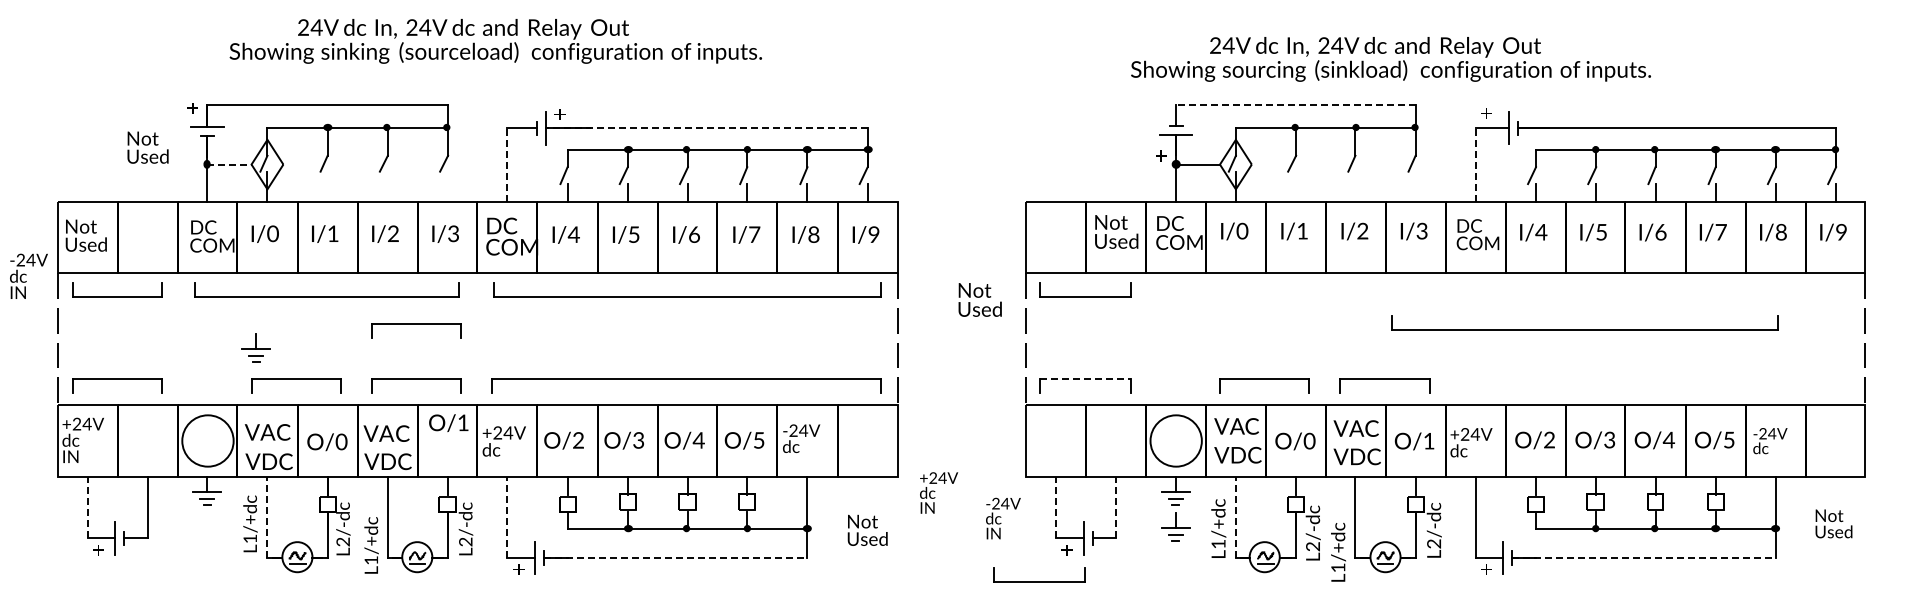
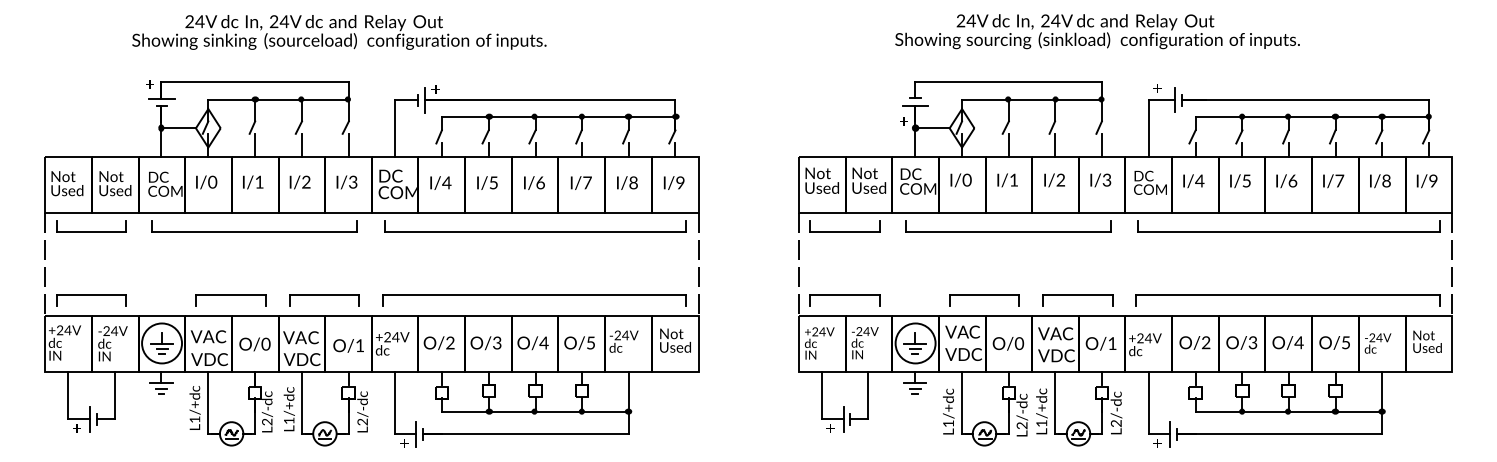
text: (495, 41) -> (339, 32), moved
text: (1390, 59) -> (1097, 31), moved
line: (1295, 105) -> (1008, 82), dashed -> solid
line: (707, 128) -> (550, 100), dashed -> solid
text: (147, 147) -> (114, 183), moved
line: (229, 164) -> (178, 128), dashed -> solid
line: (507, 165) -> (395, 129), dashed -> solid
line: (1475, 165) -> (1148, 129), dashed -> solid
line: (327, 186) -> (255, 145), added
line: (387, 186) -> (301, 145), added
line: (448, 186) -> (349, 145), added
line: (1296, 186) -> (1009, 145), added
line: (1355, 186) -> (1055, 145), added
line: (1415, 186) -> (1101, 145), added
text: (28, 275) -> (112, 343), moved
part: (1294, 296) -> (1007, 231), added
text: (979, 299) -> (821, 180), moved
part: (1584, 329) -> (1288, 231), moved
part: (416, 330) -> (324, 257), removed
part: (255, 347) -> (161, 343), moved
line: (1085, 378) -> (845, 294), dashed -> solid
part: (1654, 385) -> (1287, 300), added
text: (448, 422) -> (348, 345), moved
text: (939, 492) -> (820, 343), moved
line: (87, 507) -> (68, 395), dashed -> solid
line: (1056, 507) -> (822, 395), dashed -> solid
line: (1115, 507) -> (868, 395), dashed -> solid
line: (267, 516) -> (208, 402), dashed -> solid
line: (507, 516) -> (395, 402), dashed -> solid
line: (1235, 516) -> (961, 402), dashed -> solid
text: (1003, 518) -> (865, 343), moved
text: (1833, 523) -> (1427, 341), moved
part: (1175, 526) -> (915, 343), moved
text: (867, 529) -> (675, 339), moved
text: (371, 545) -> (289, 409), moved
text: (1338, 552) -> (1041, 411), moved
line: (675, 557) -> (525, 434), dashed -> solid
line: (1644, 557) -> (1280, 434), dashed -> solid
part: (1039, 581) -> (809, 452), removed

